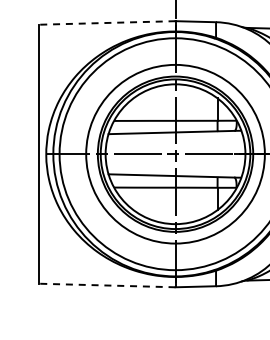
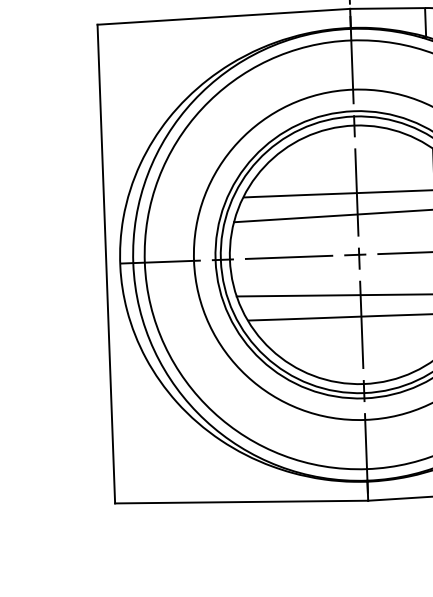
line: (106, 22) -> (222, 15), dashed -> solid
line: (106, 285) -> (240, 502), dashed -> solid

